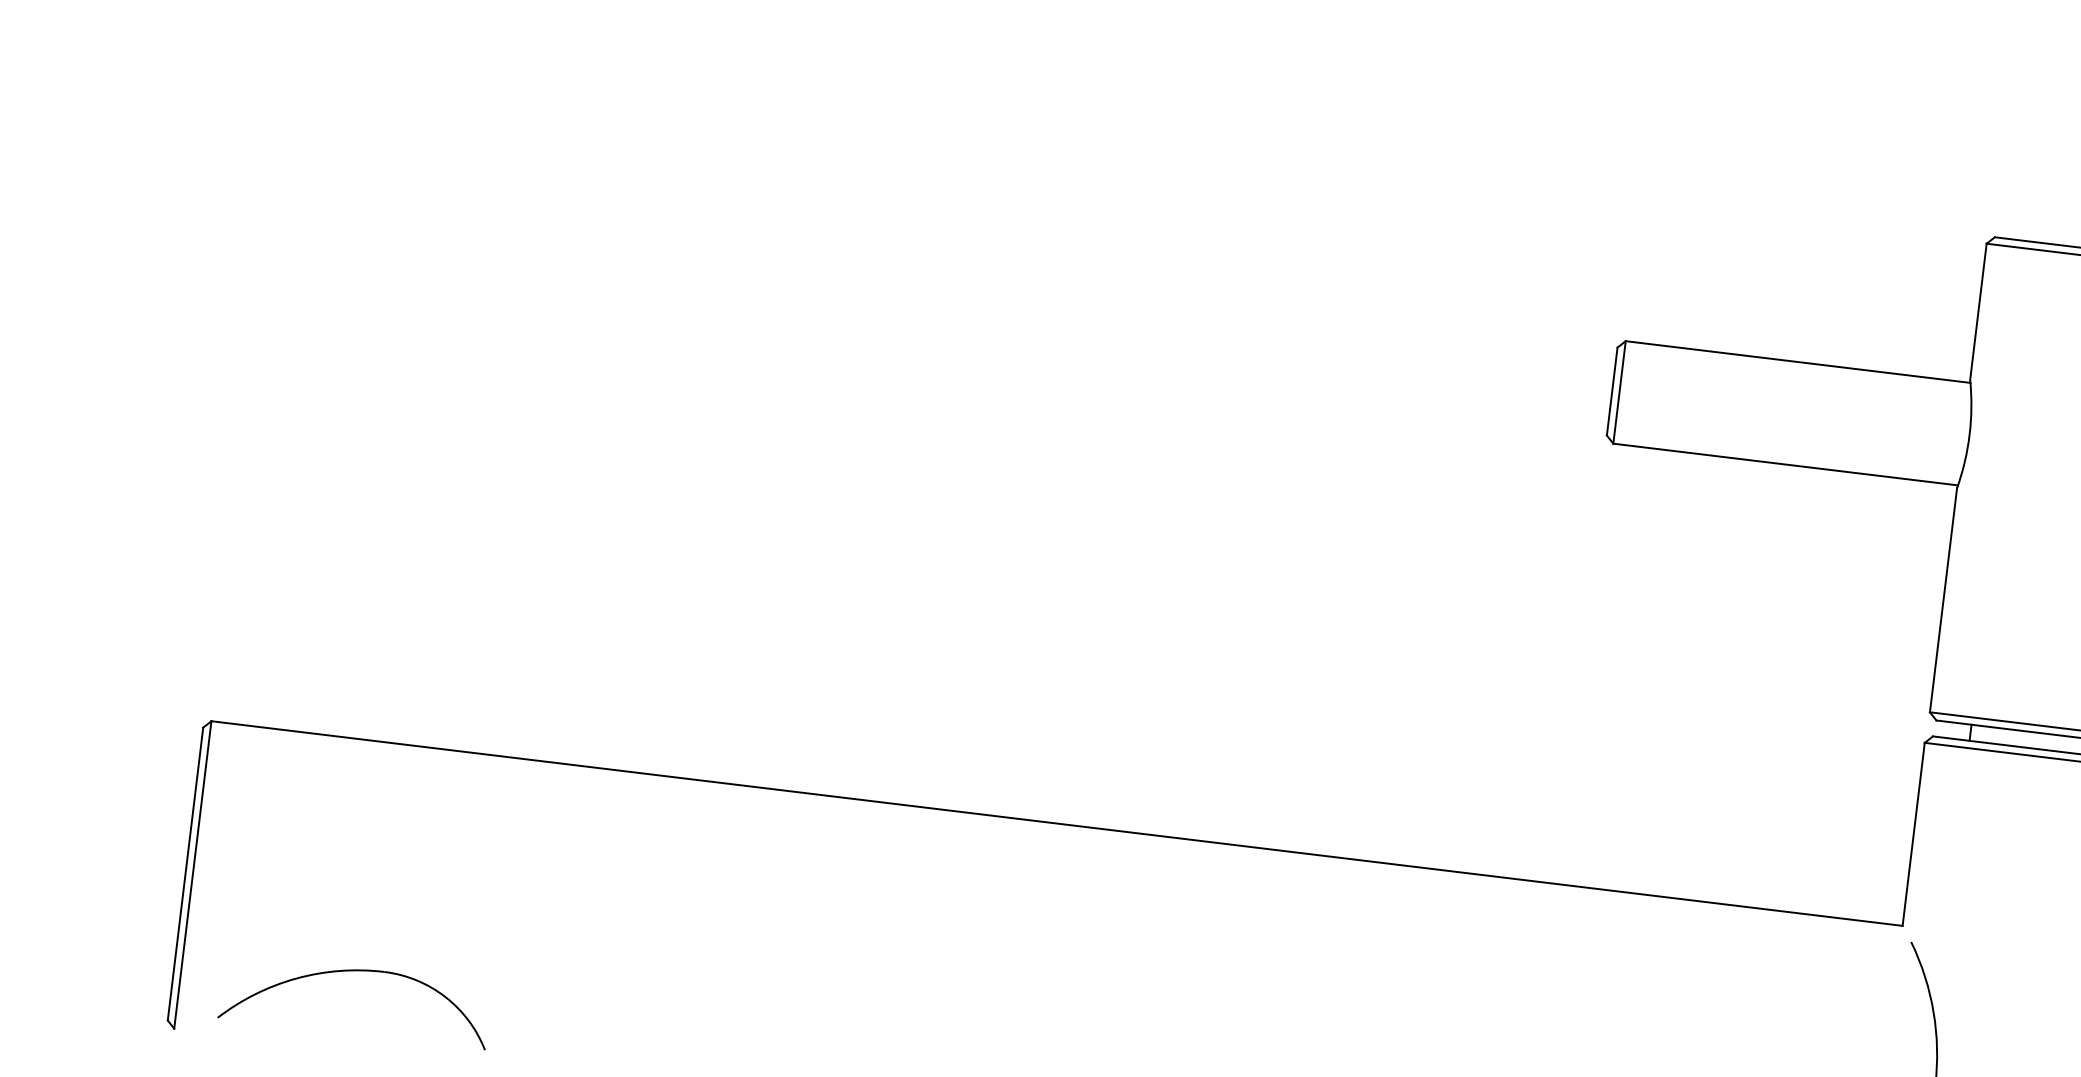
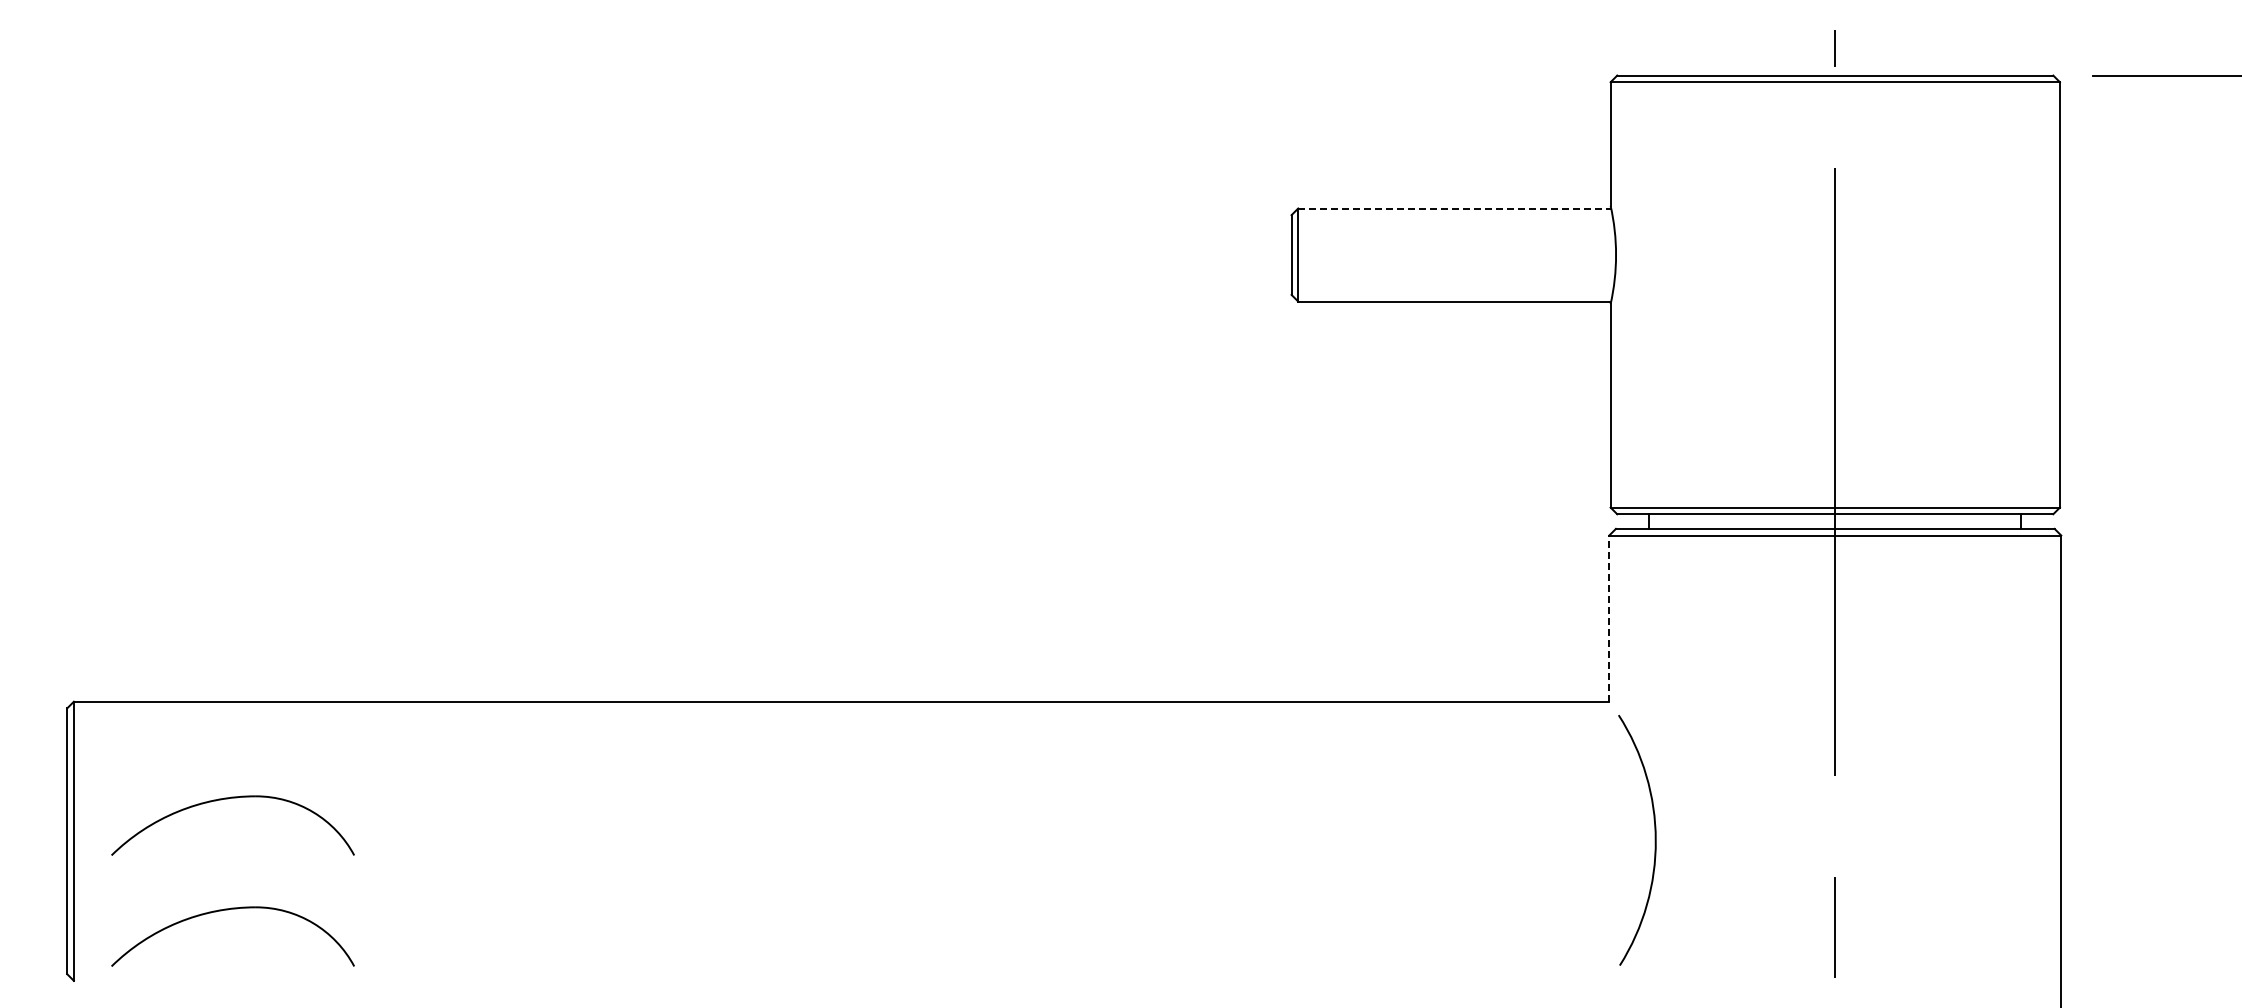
line: (1798, 362) -> (1455, 208), solid -> dashed
line: (1913, 834) -> (1609, 618), solid -> dashed
part: (368, 849) -> (228, 799), added

